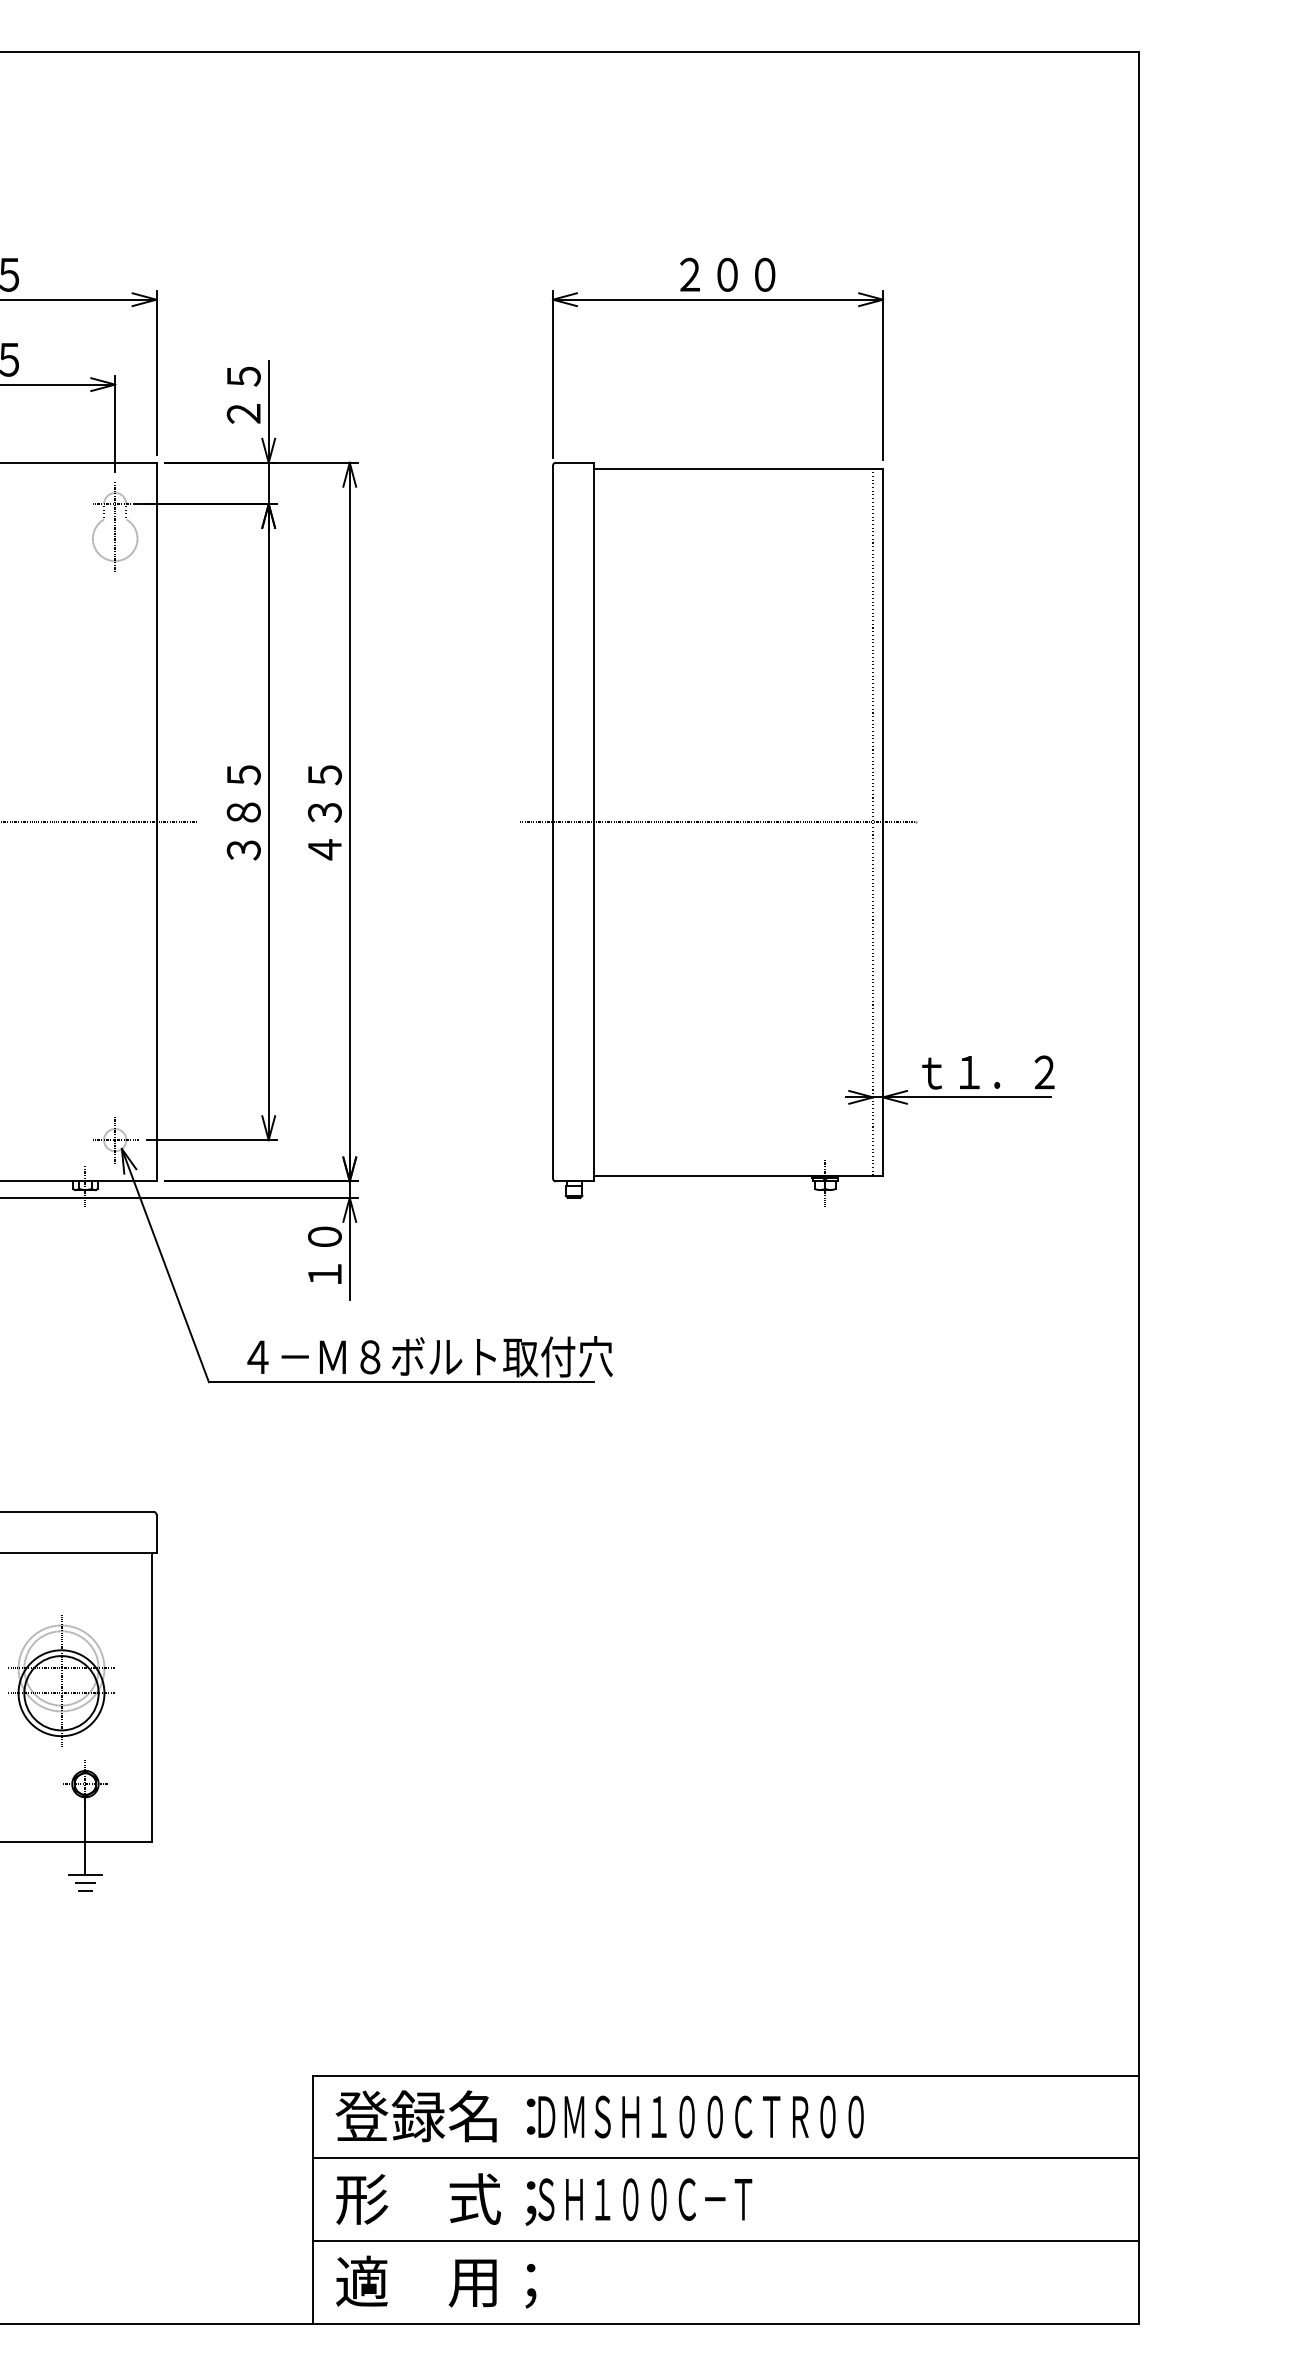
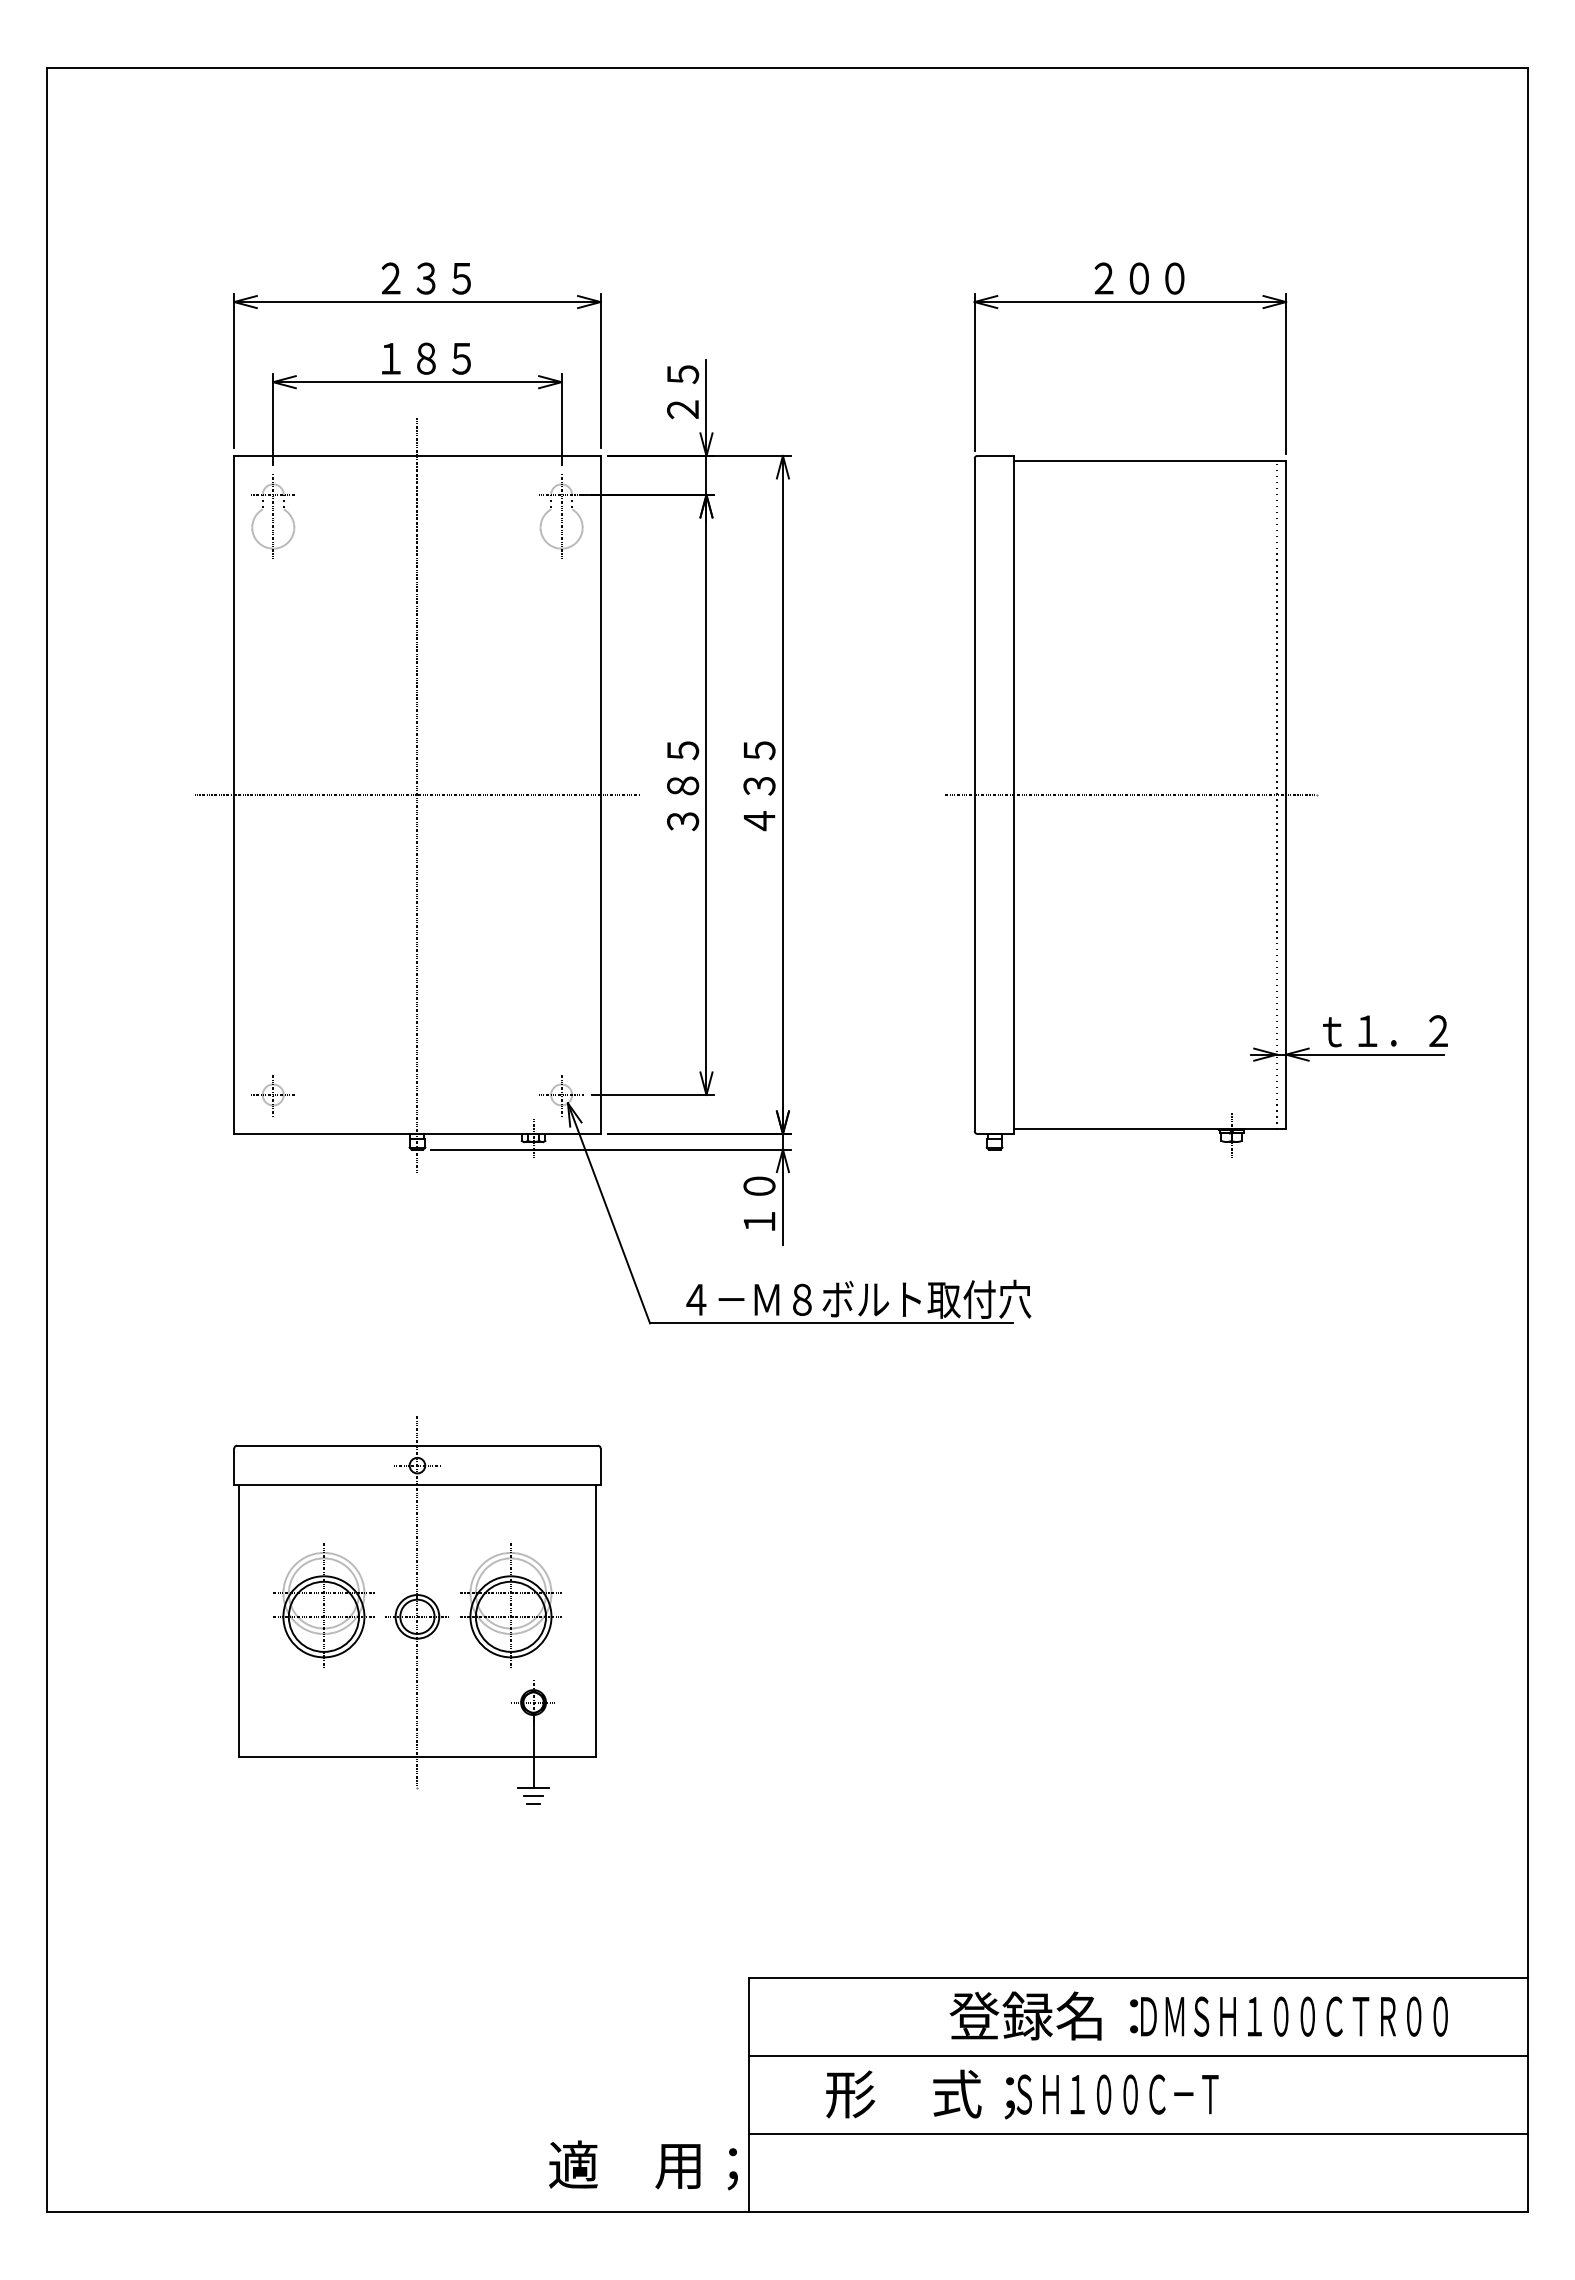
text: (599, 2115) -> (1198, 2015), moved
text: (544, 2199) -> (1022, 2094), moved
text: (436, 2282) -> (643, 2165), moved

